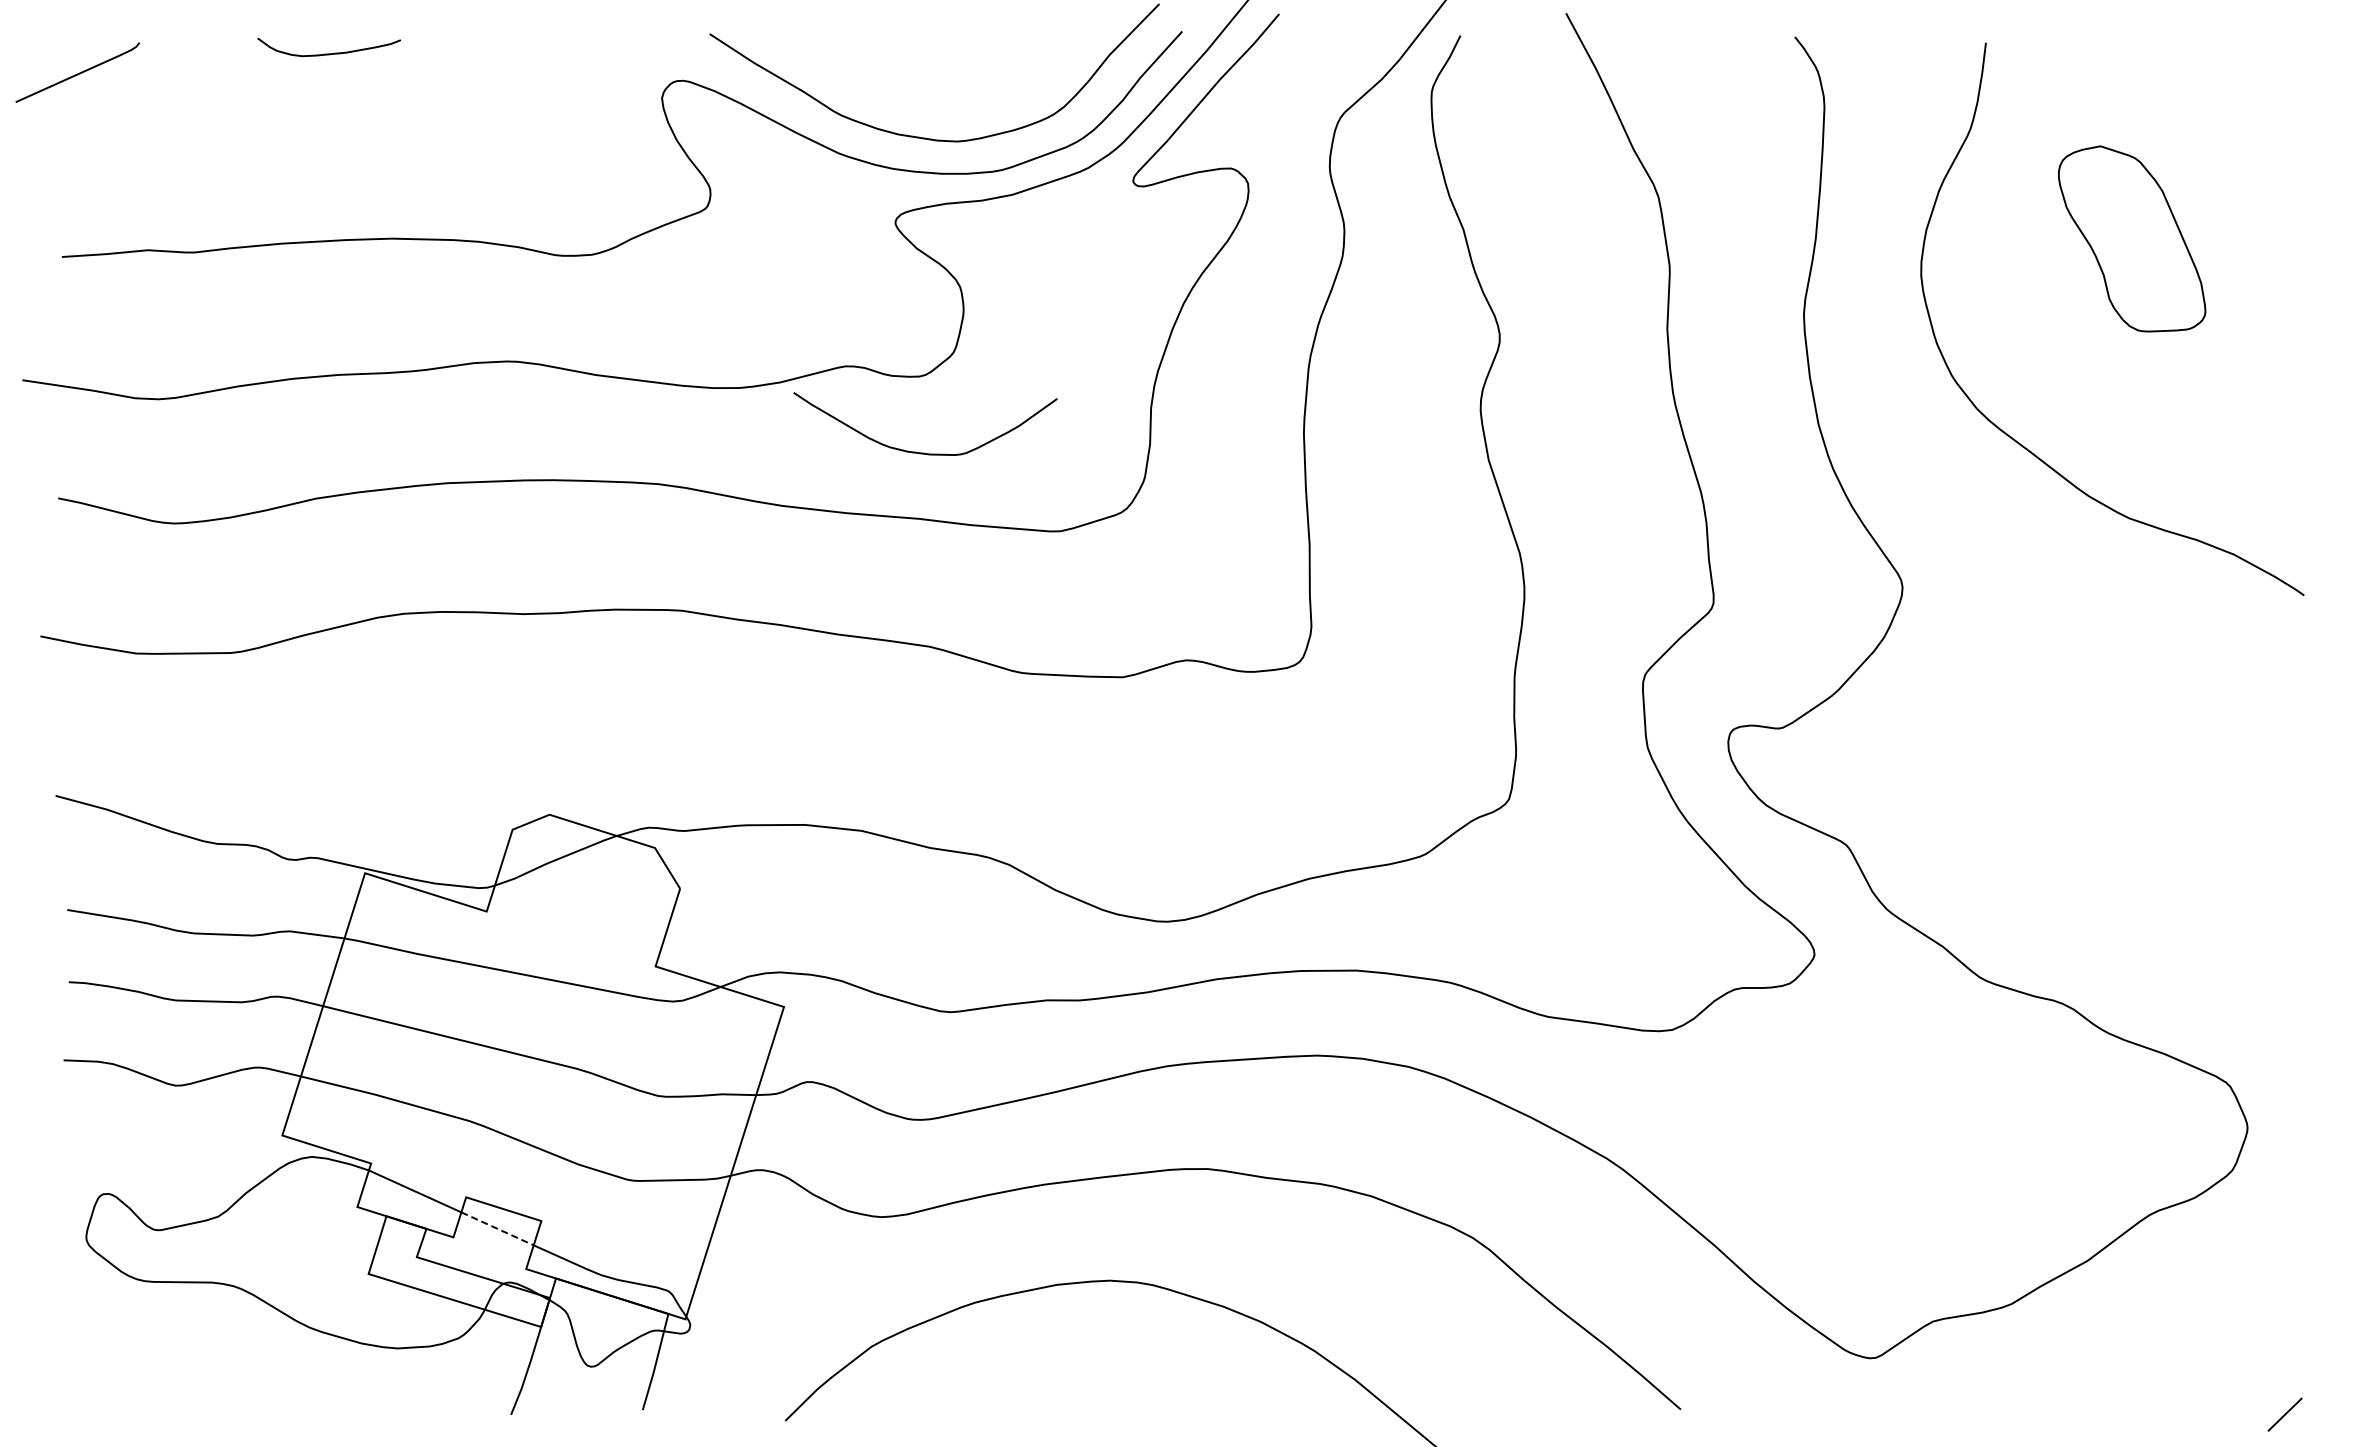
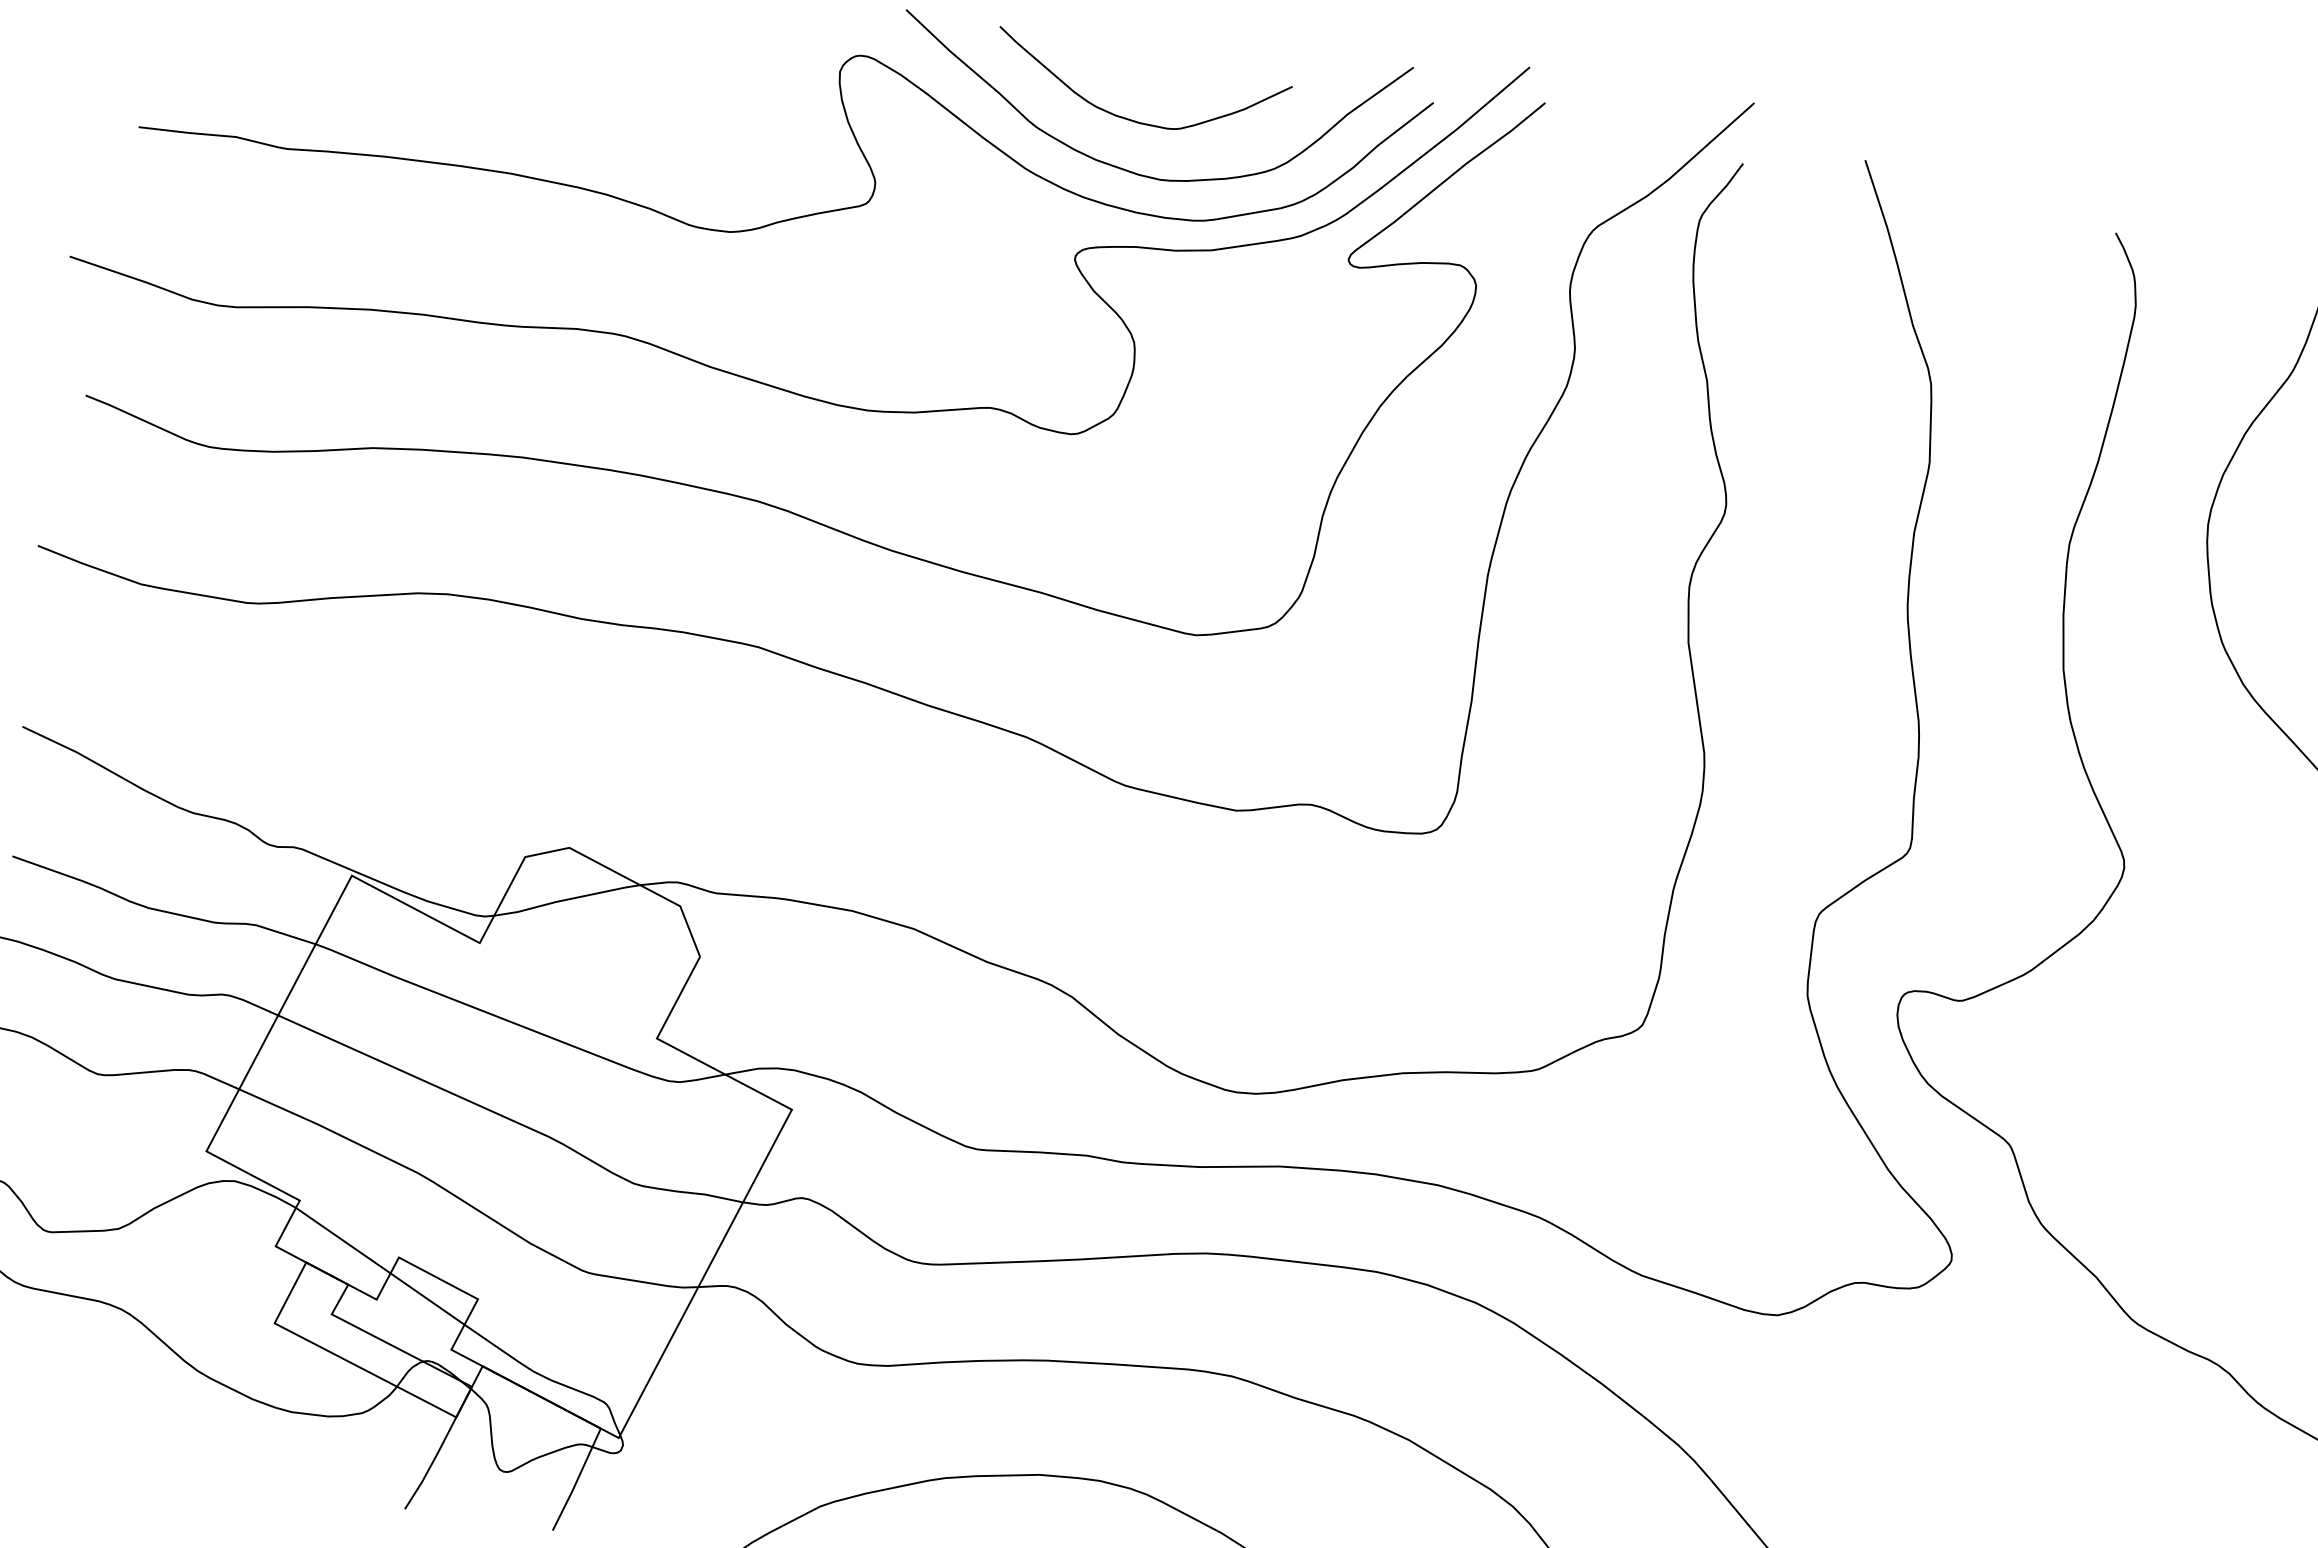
curve: (924, 452) -> (1133, 119), moved
line: (497, 1228) -> (427, 1298), dashed -> solid

